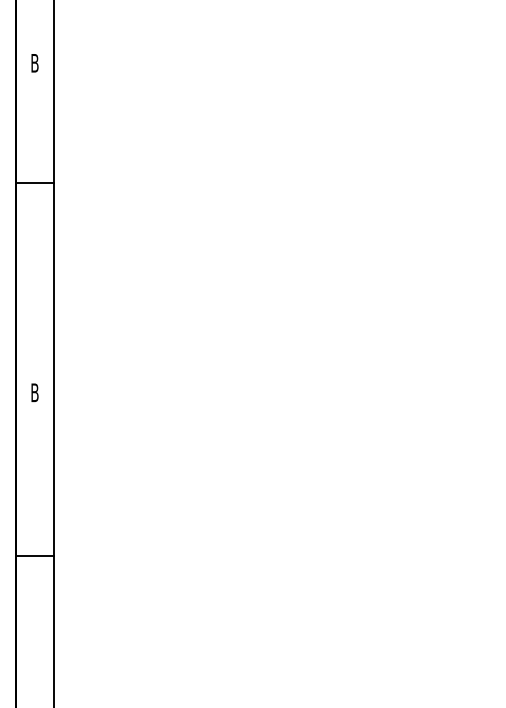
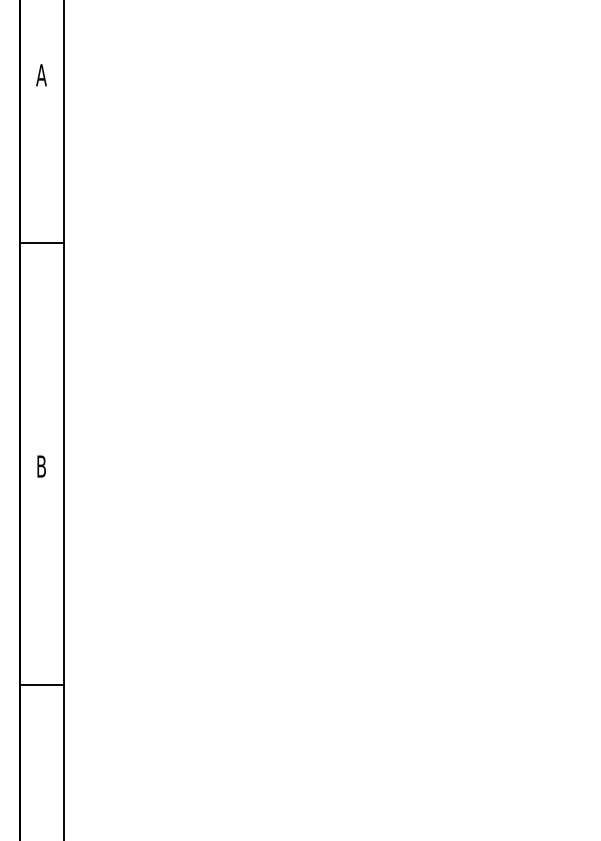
text: (34, 63) -> (41, 75), B -> A
line: (34, 183) -> (41, 243), moved
line: (34, 556) -> (41, 685), moved

